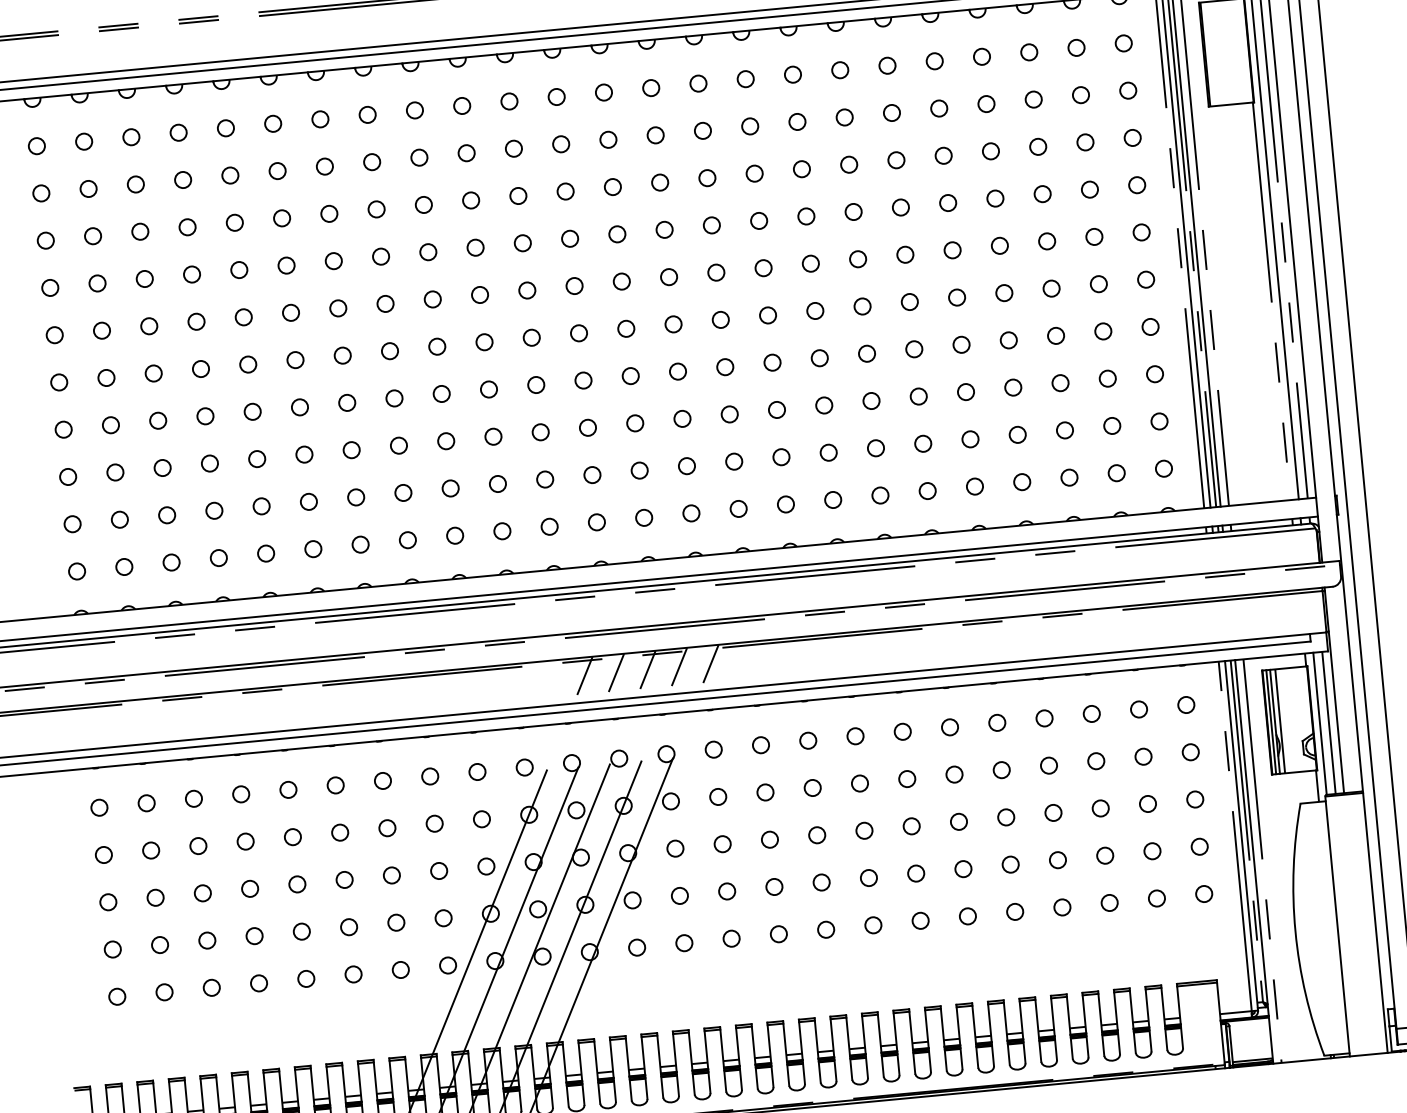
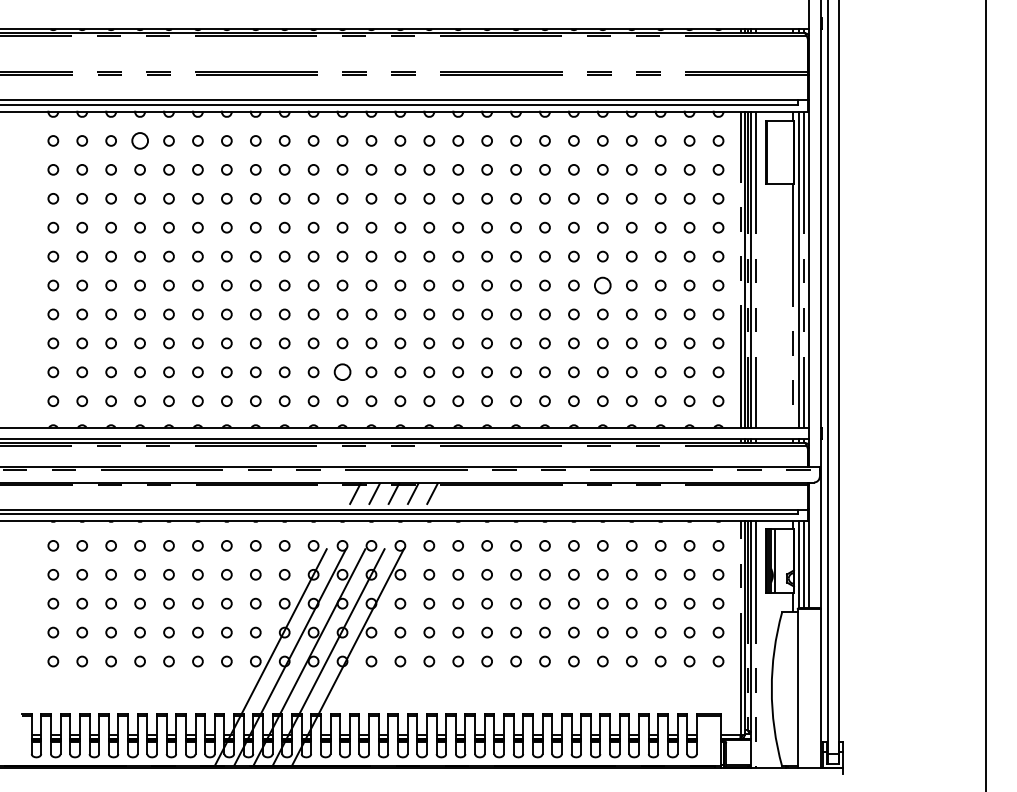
circle: (177, 132) -> (139, 140), size x1.6
circle: (956, 297) -> (602, 285), size x1.6
circle: (545, 479) -> (342, 372), size x1.6

